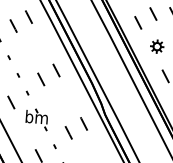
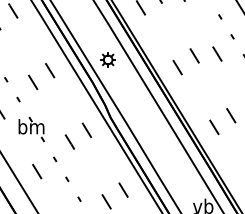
part: (156, 46) -> (107, 59), moved

